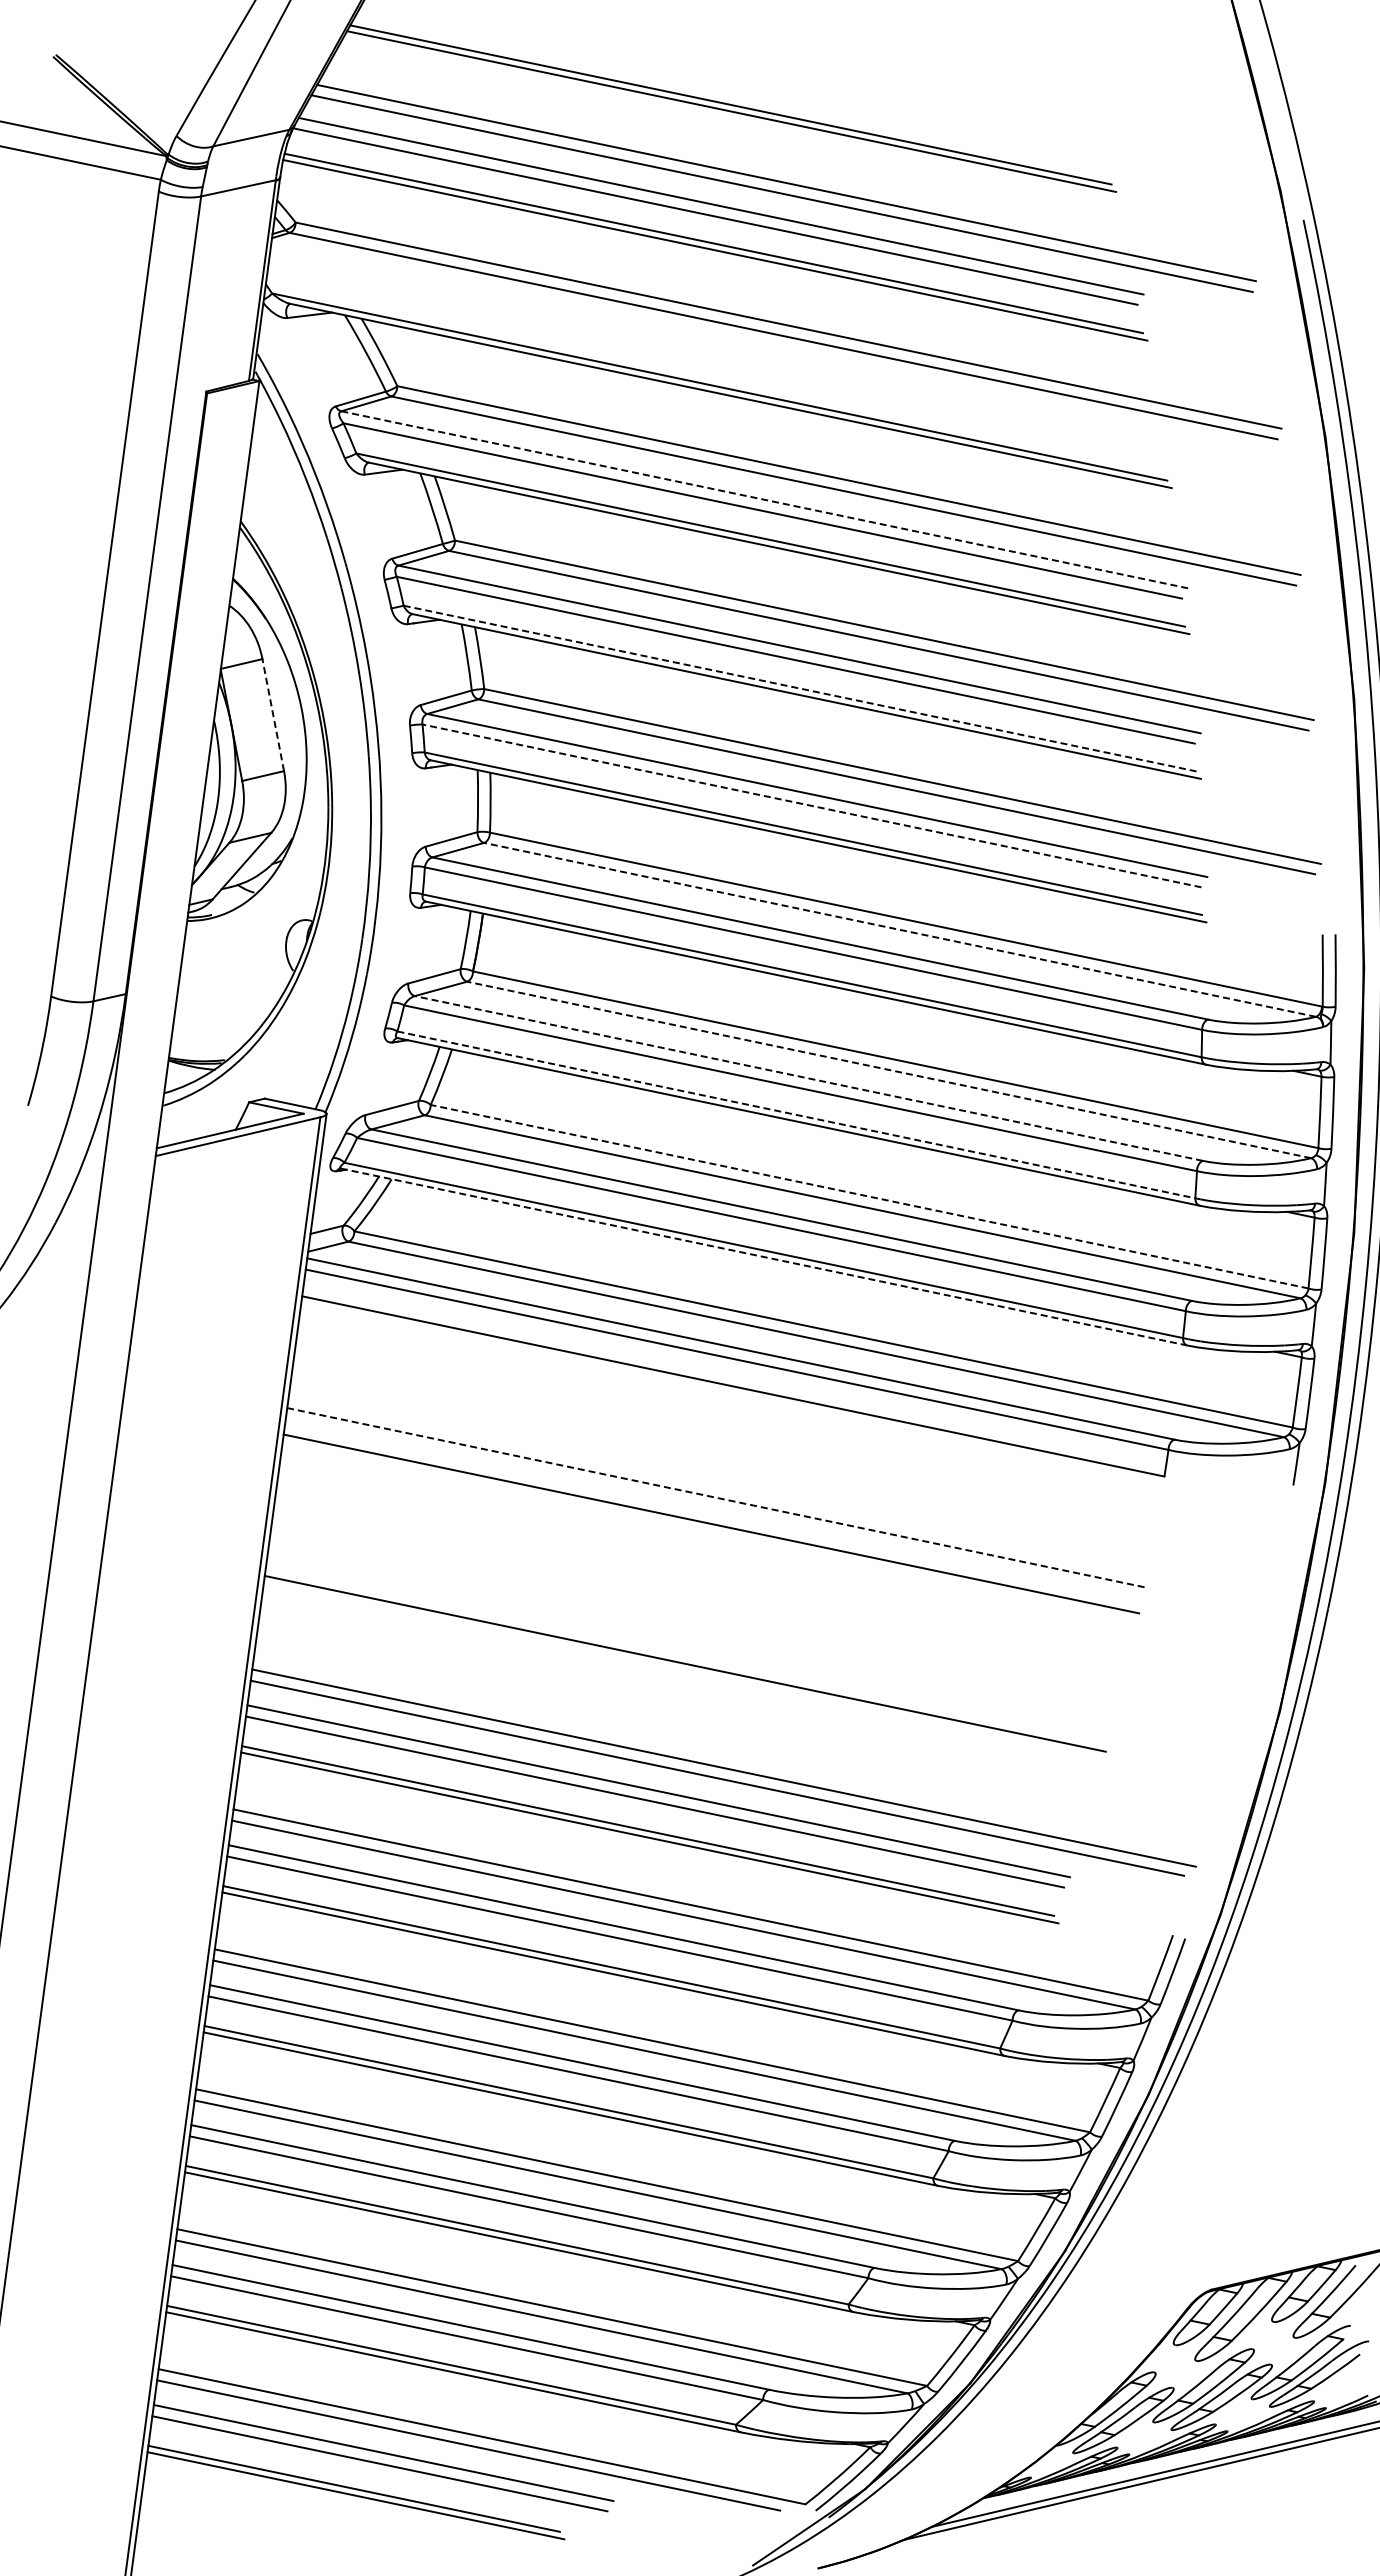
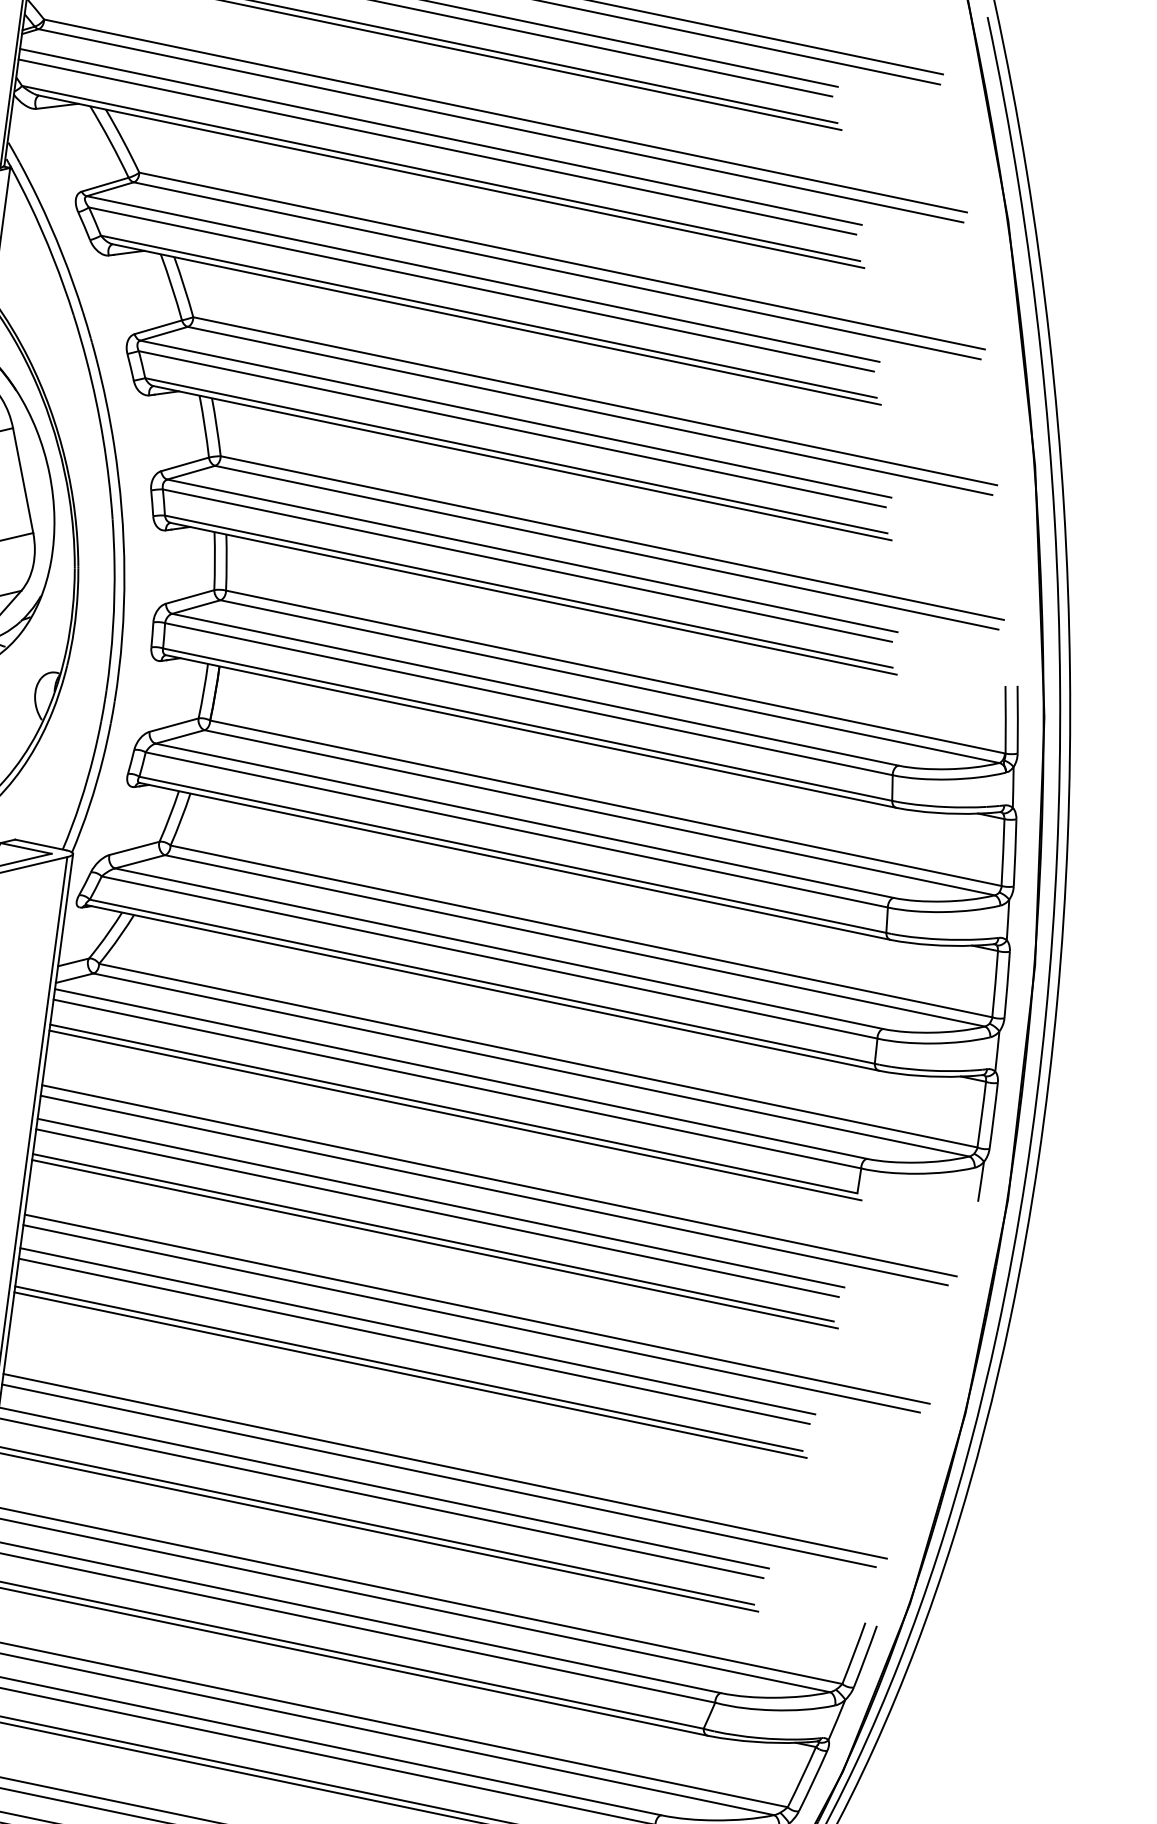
line: (719, 347) -> (440, 136), added
line: (715, 358) -> (437, 146), added
line: (764, 499) -> (483, 278), dashed -> solid
line: (800, 688) -> (516, 455), dashed -> solid
line: (273, 714) -> (23, 480), dashed -> solid
line: (811, 805) -> (527, 565), dashed -> solid
line: (900, 929) -> (610, 681), dashed -> solid
line: (888, 1069) -> (599, 812), dashed -> solid
line: (808, 1078) -> (524, 820), dashed -> solid
line: (796, 1114) -> (512, 854), dashed -> solid
line: (869, 1196) -> (581, 931), dashed -> solid
line: (764, 1257) -> (483, 988), dashed -> solid
line: (734, 1393) -> (454, 1115), added
line: (781, 1463) -> (498, 1181), added
line: (776, 1473) -> (494, 1190), added
line: (719, 1486) -> (440, 1202), added
line: (715, 1497) -> (437, 1212), dashed -> solid
line: (712, 1530) -> (434, 1243), added
line: (758, 1600) -> (477, 1309), added
line: (752, 1610) -> (471, 1318), added
line: (694, 1623) -> (417, 1330), added
line: (690, 1634) -> (413, 1341), added
line: (686, 1670) -> (410, 1374), added

